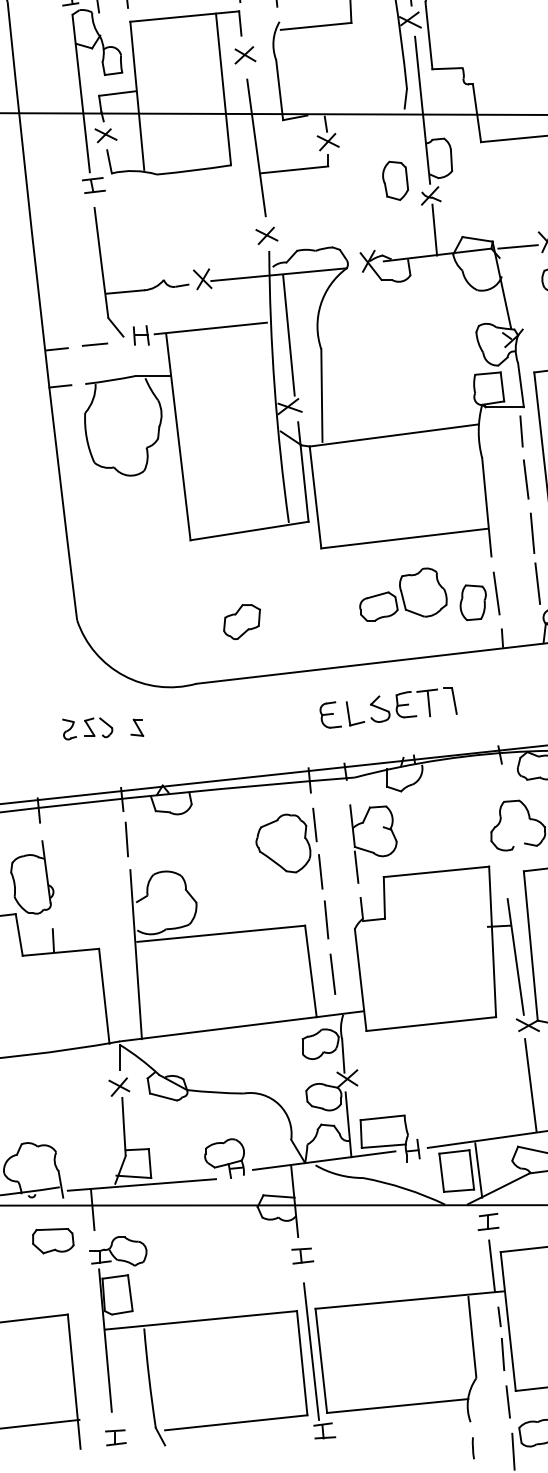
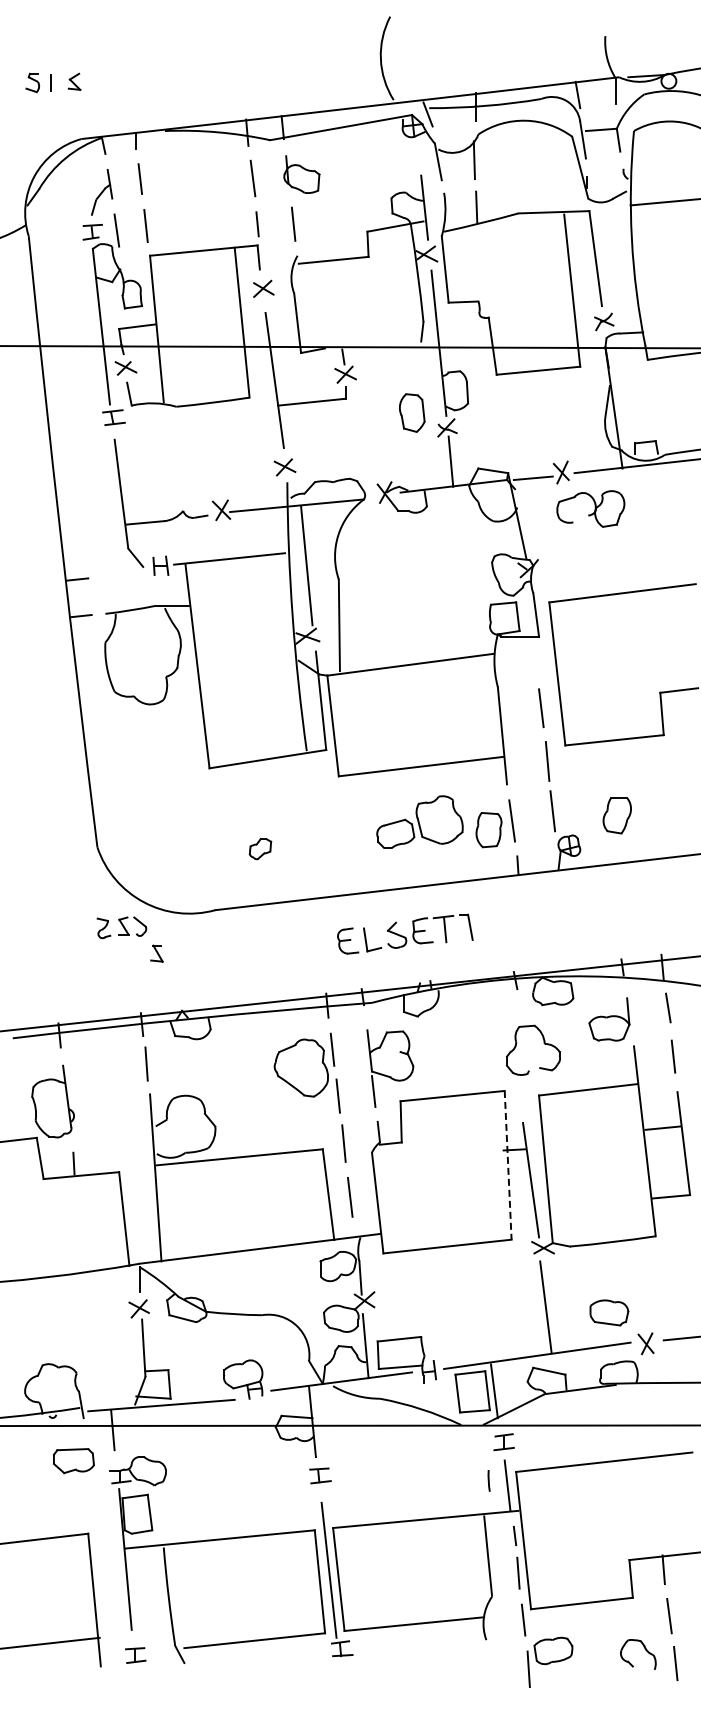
line: (95, 344) -> (115, 574), removed
line: (521, 431) -> (536, 660), removed
part: (242, 621) -> (260, 848), size x0.6
part: (87, 728) -> (121, 927), moved
line: (492, 942) -> (508, 1165), solid -> dashed
line: (472, 1447) -> (488, 1480), moved

